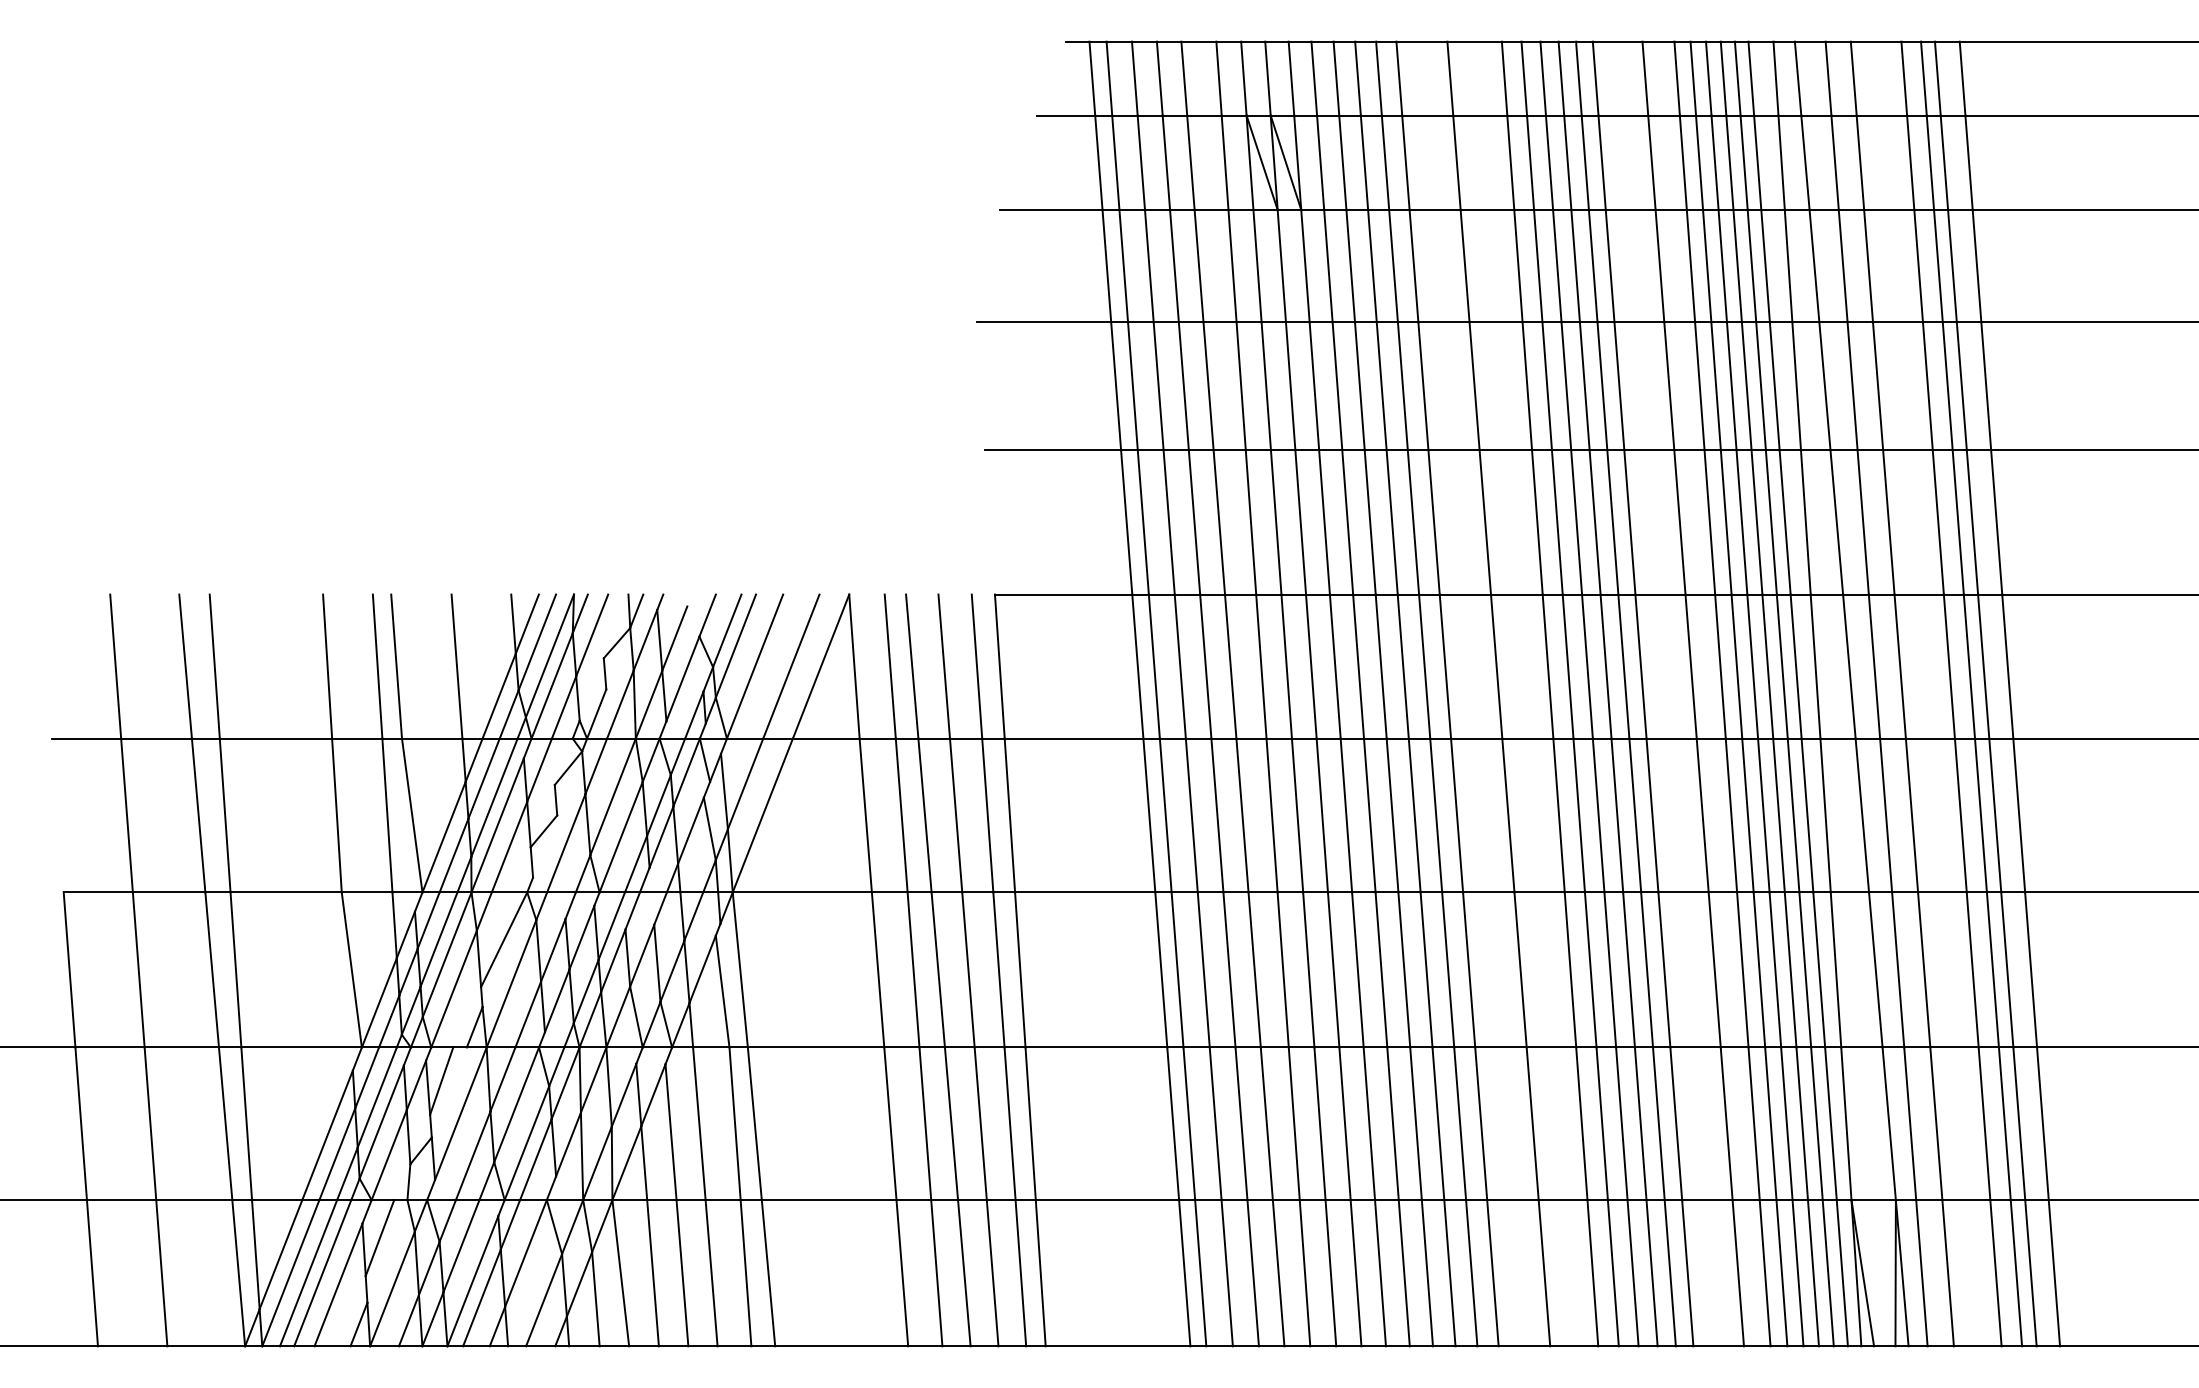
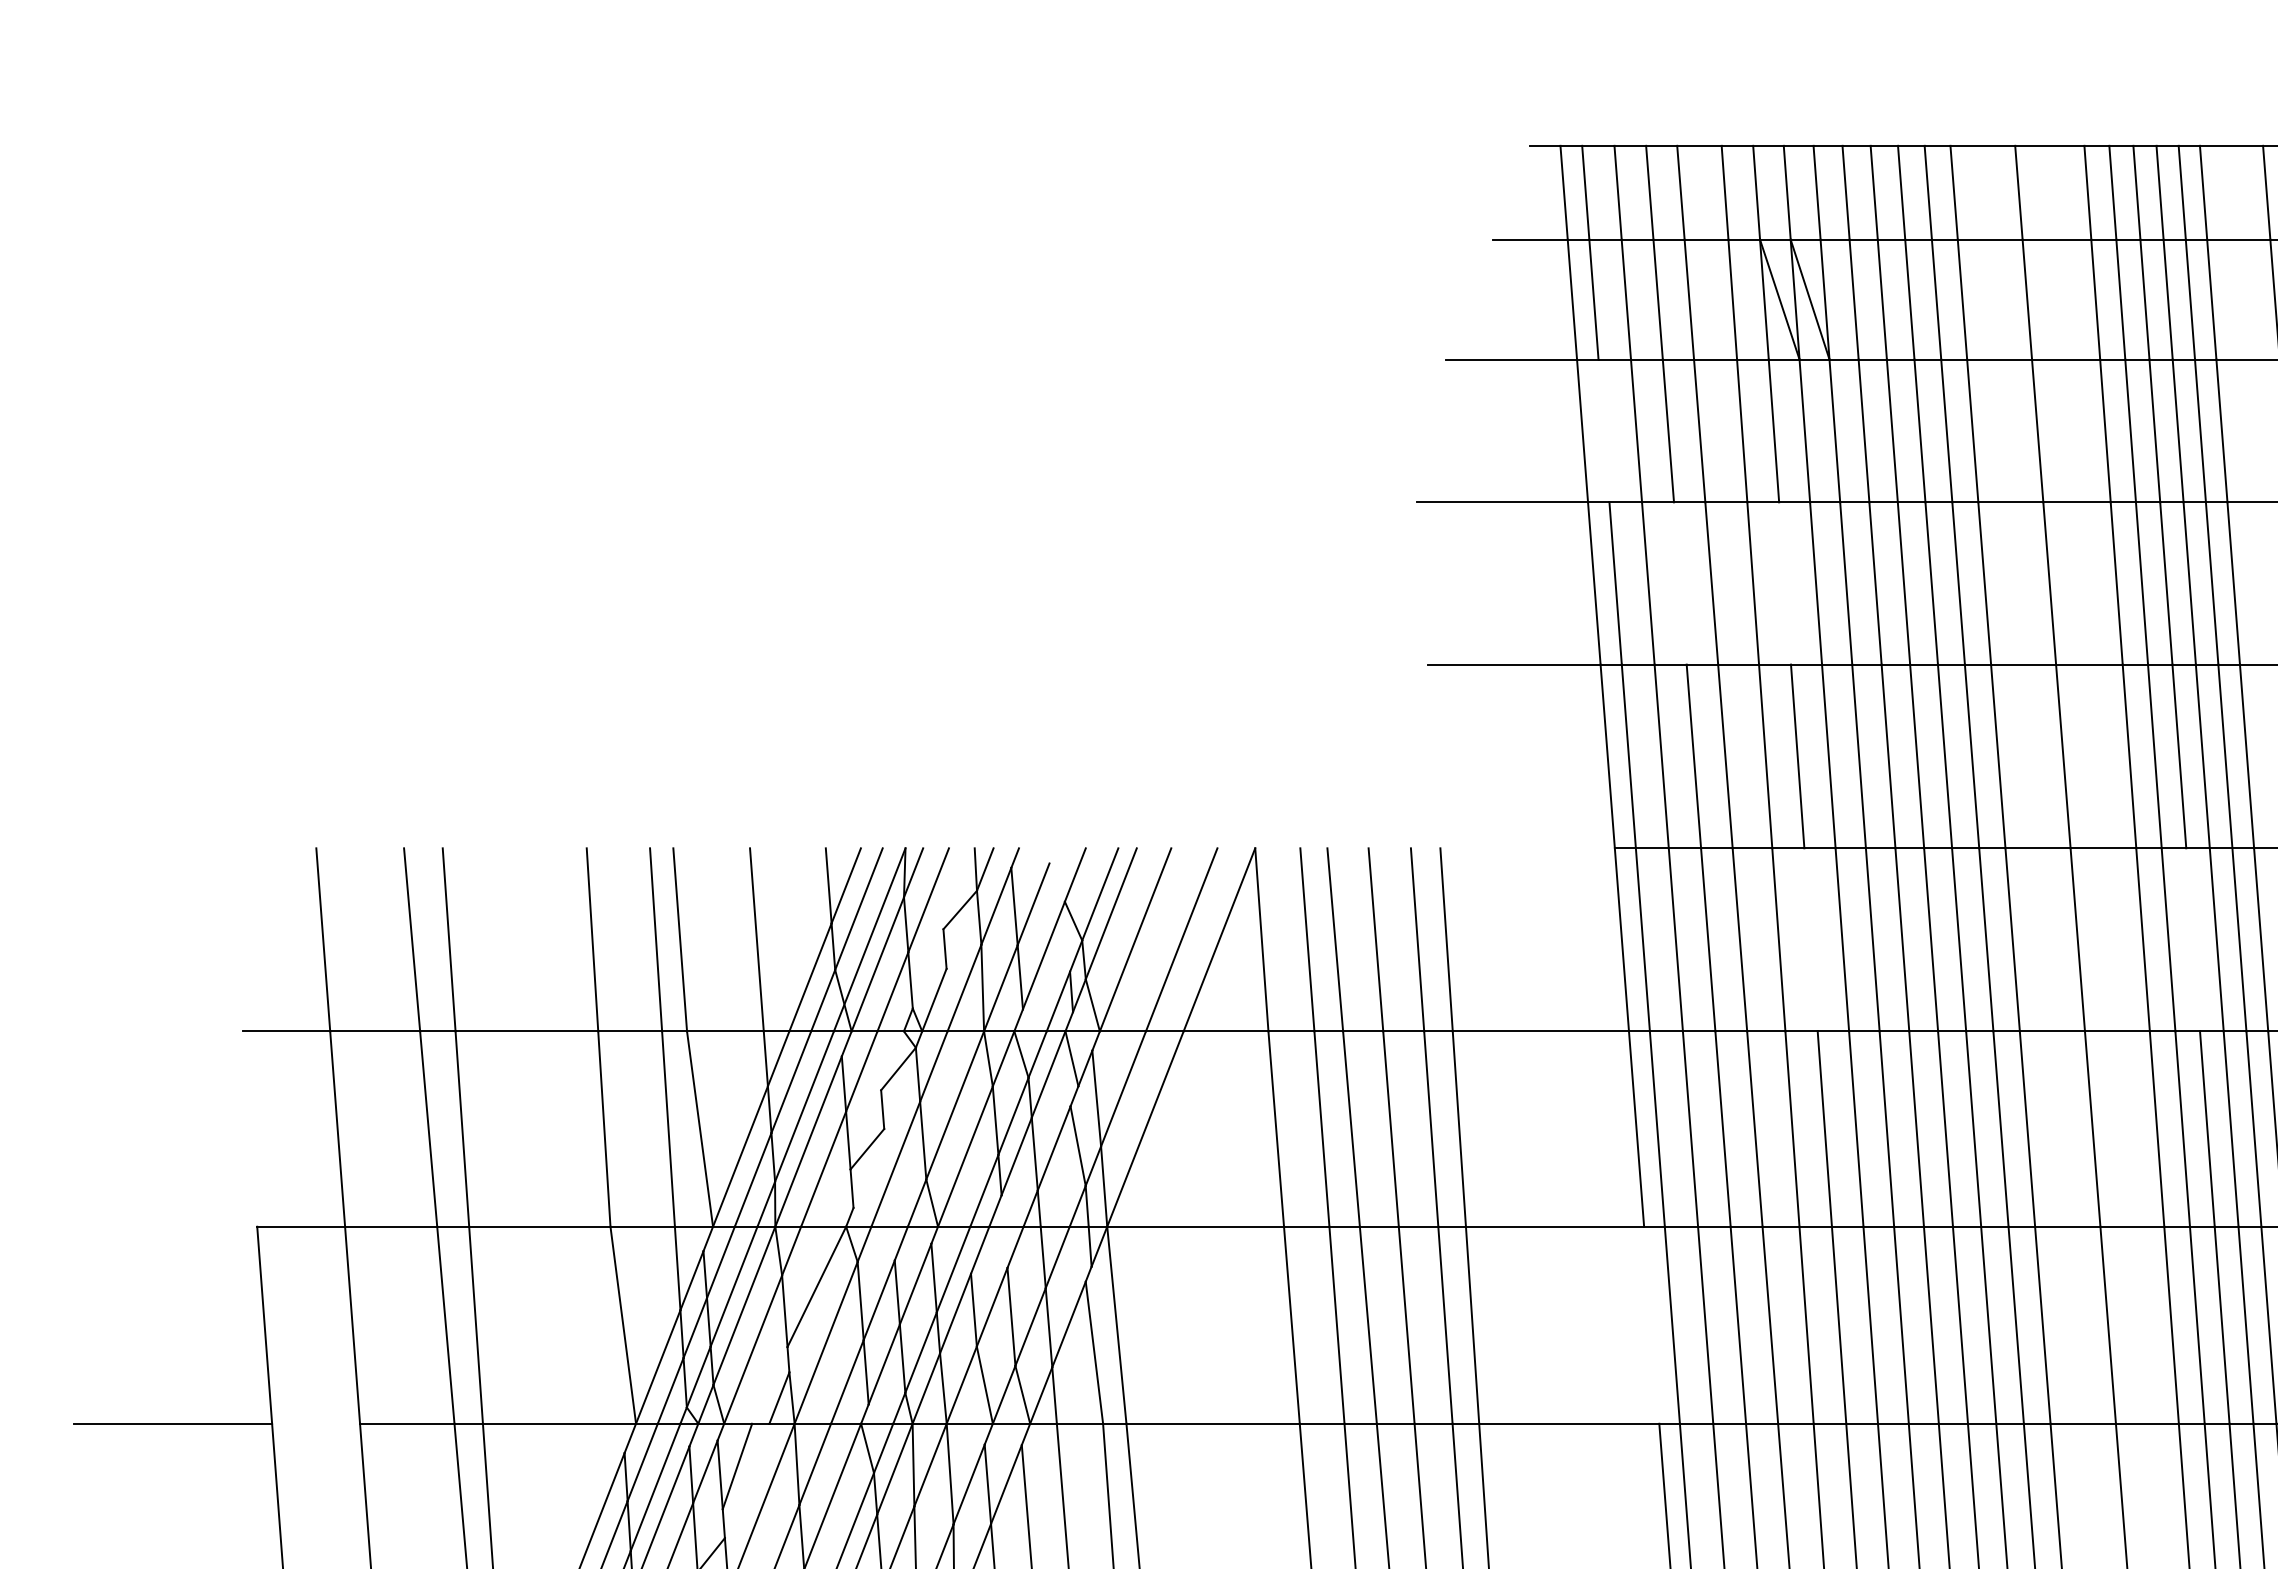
line: (1123, 265) -> (1603, 430), removed
line: (1183, 385) -> (1679, 582), removed
line: (1265, 385) -> (1784, 582), removed
line: (1063, 594) -> (1527, 848), removed
line: (1286, 666) -> (1810, 939), removed
line: (1587, 666) -> (2193, 939), removed
line: (1161, 969) -> (1651, 1324), removed
line: (109, 1047) -> (315, 1423), removed

